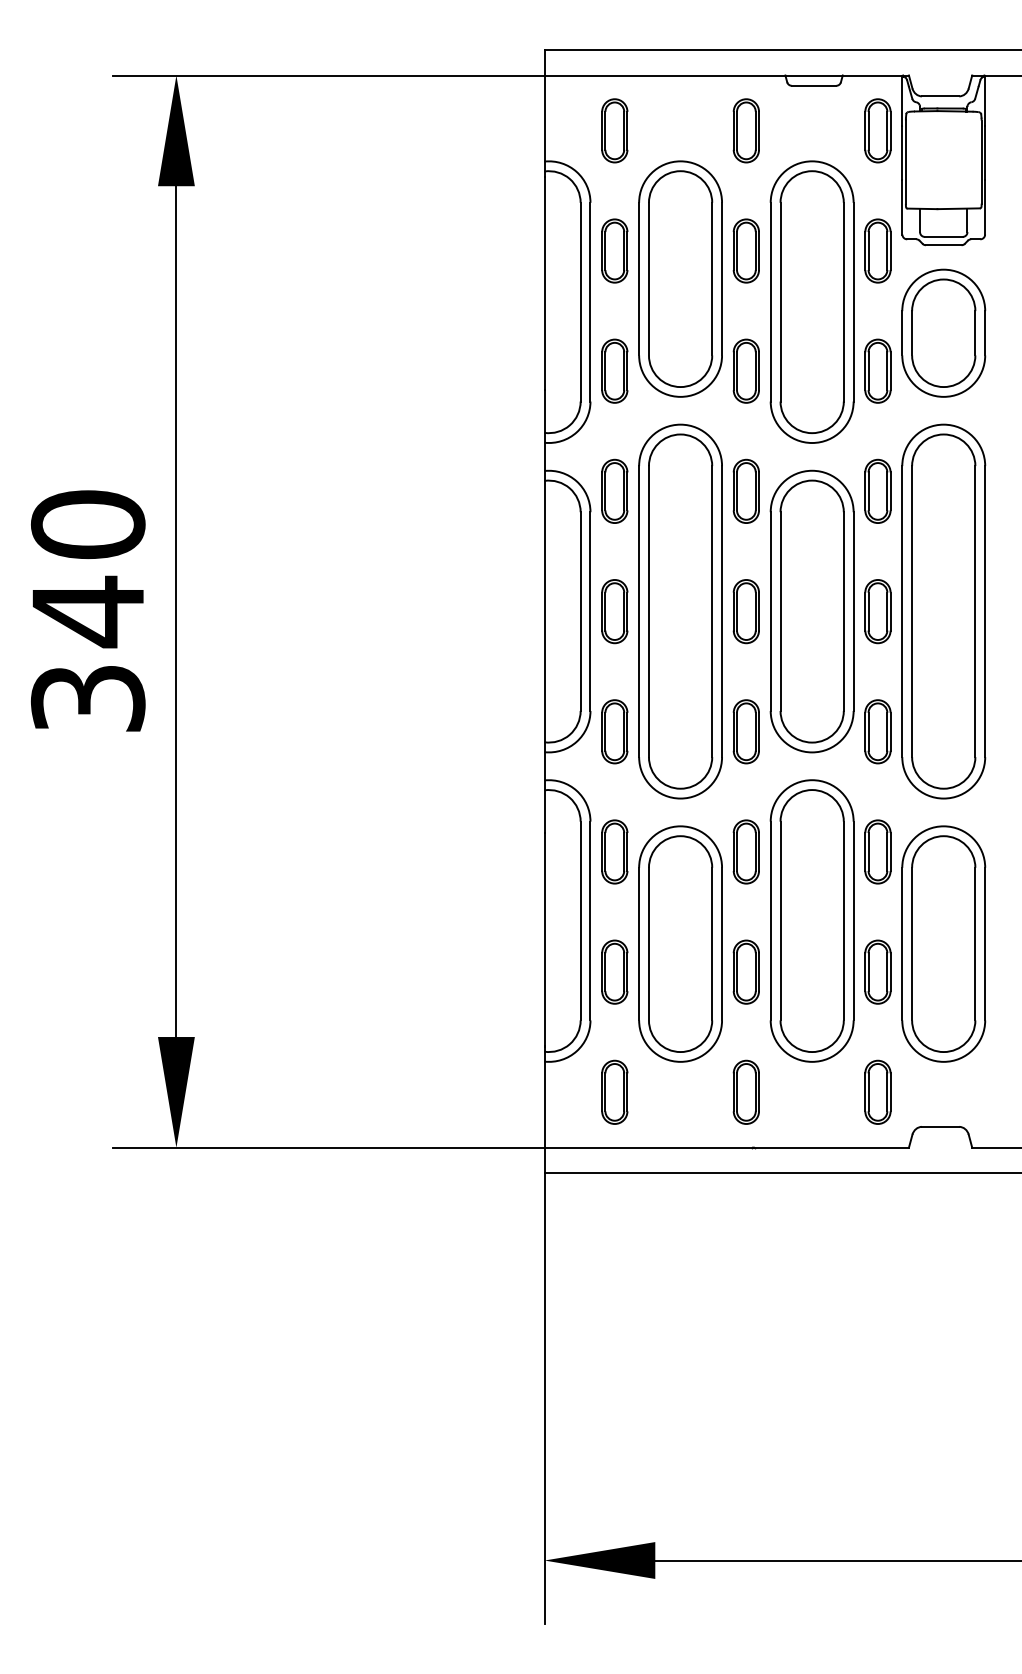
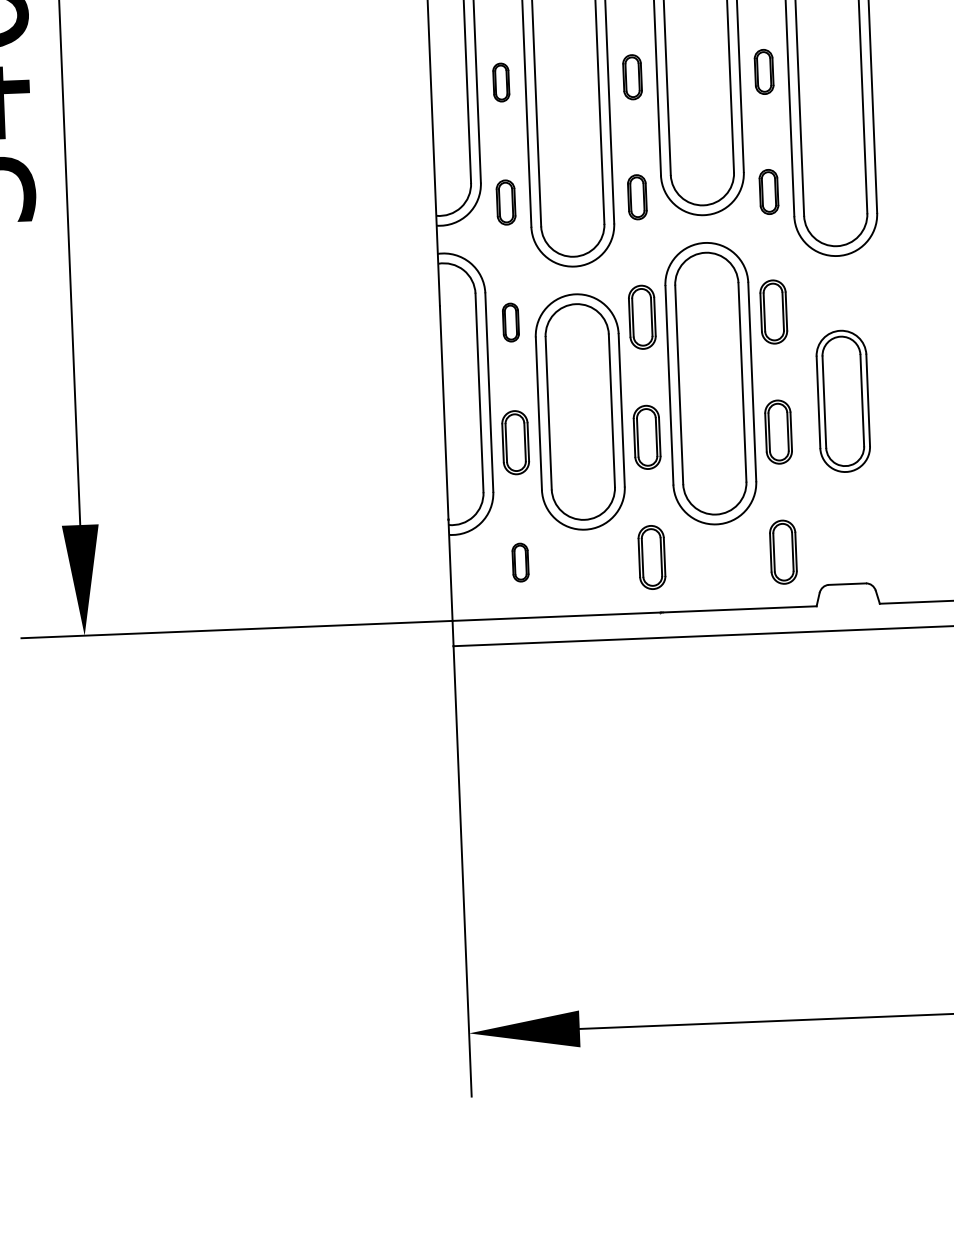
part: (614, 611) -> (500, 82), size x0.6
part: (745, 611) -> (631, 77), size x0.7
part: (877, 611) -> (763, 71), size x0.7
part: (614, 731) -> (505, 202), size x0.7
part: (745, 731) -> (636, 196), size x0.7
part: (877, 731) -> (768, 191), size x0.7
part: (614, 851) -> (510, 322), size x0.6
part: (943, 943) -> (842, 400), size x0.6
part: (614, 1091) -> (520, 561), size x0.6

